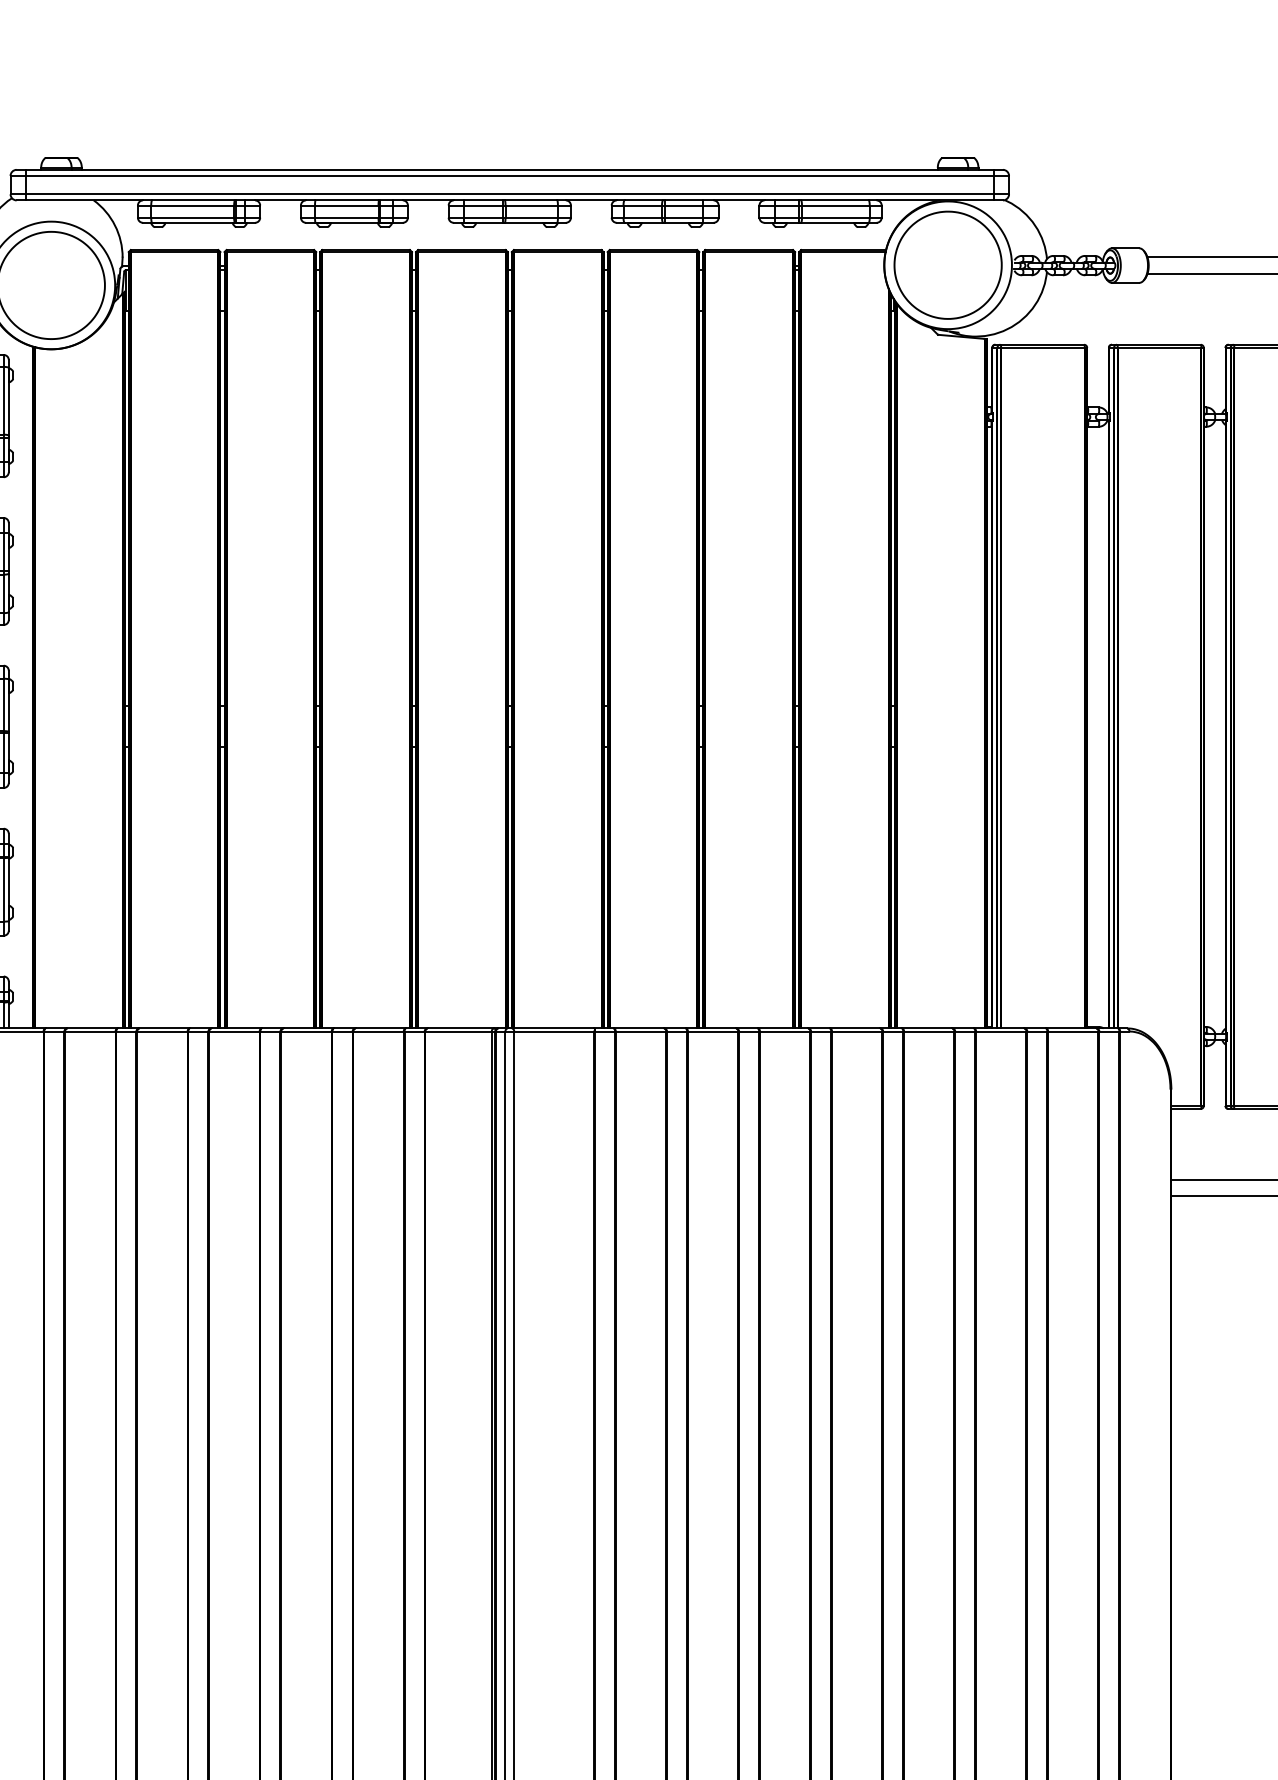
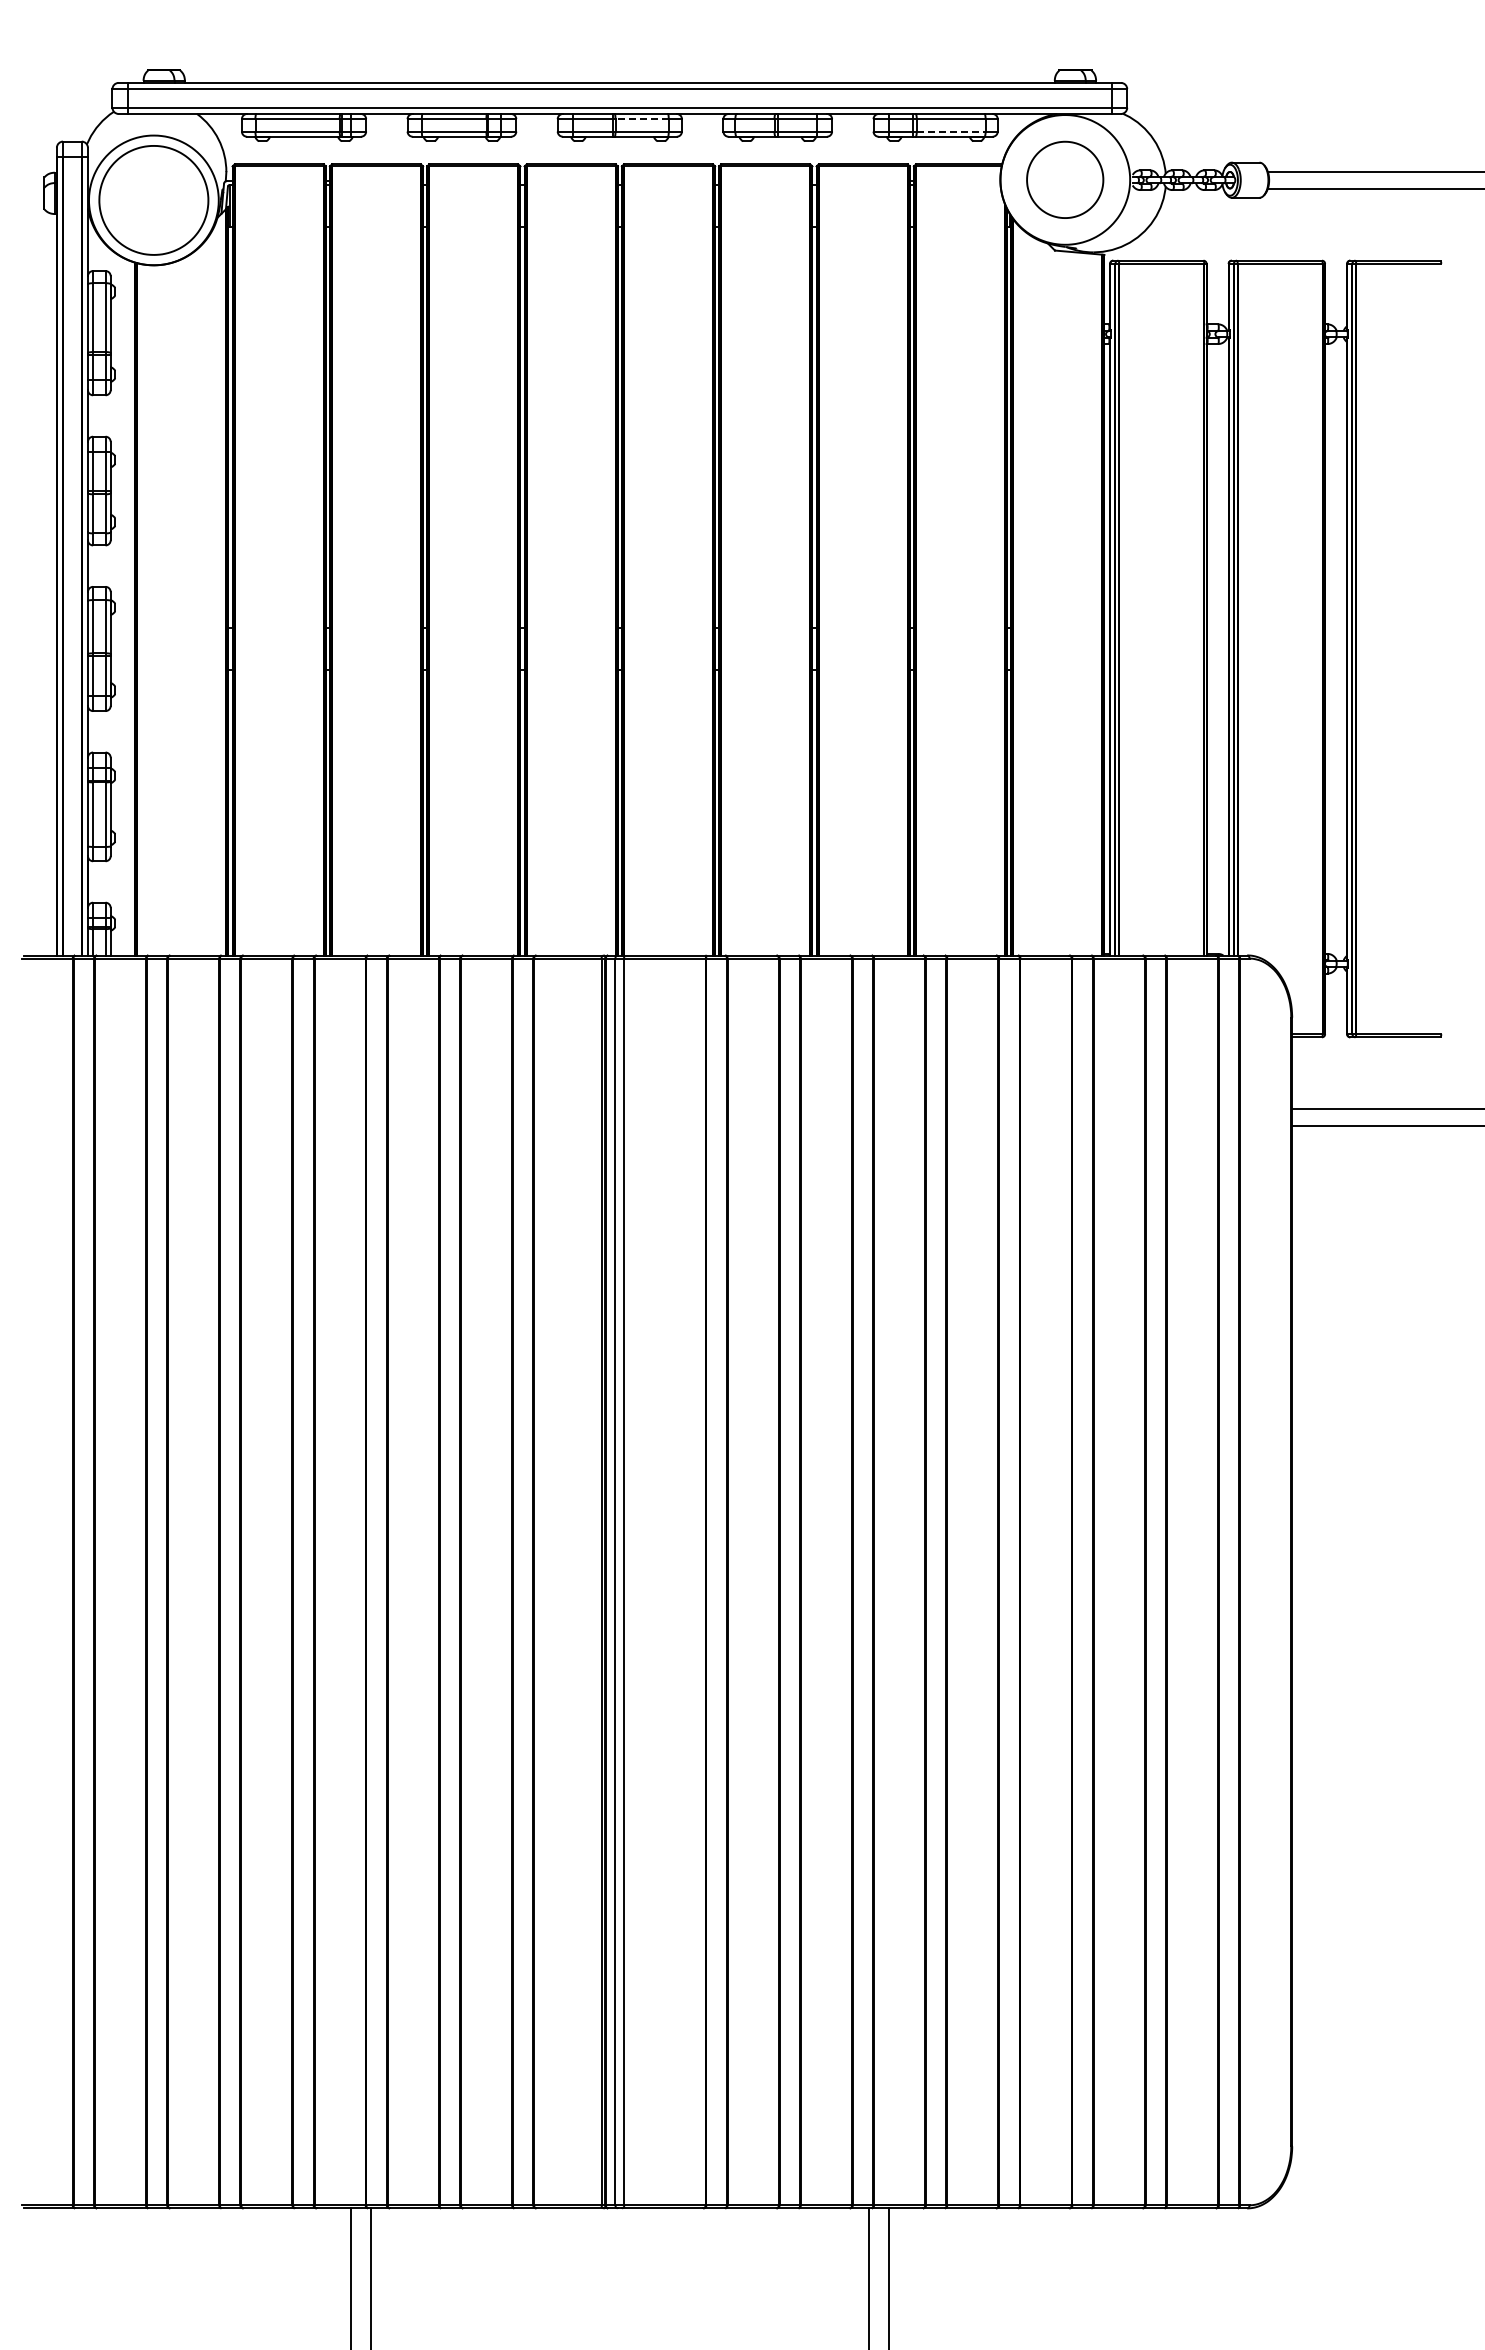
line: (532, 205) -> (642, 119), solid -> dashed
line: (836, 217) -> (951, 131), solid -> dashed
part: (947, 264) -> (1064, 179), size x0.7

